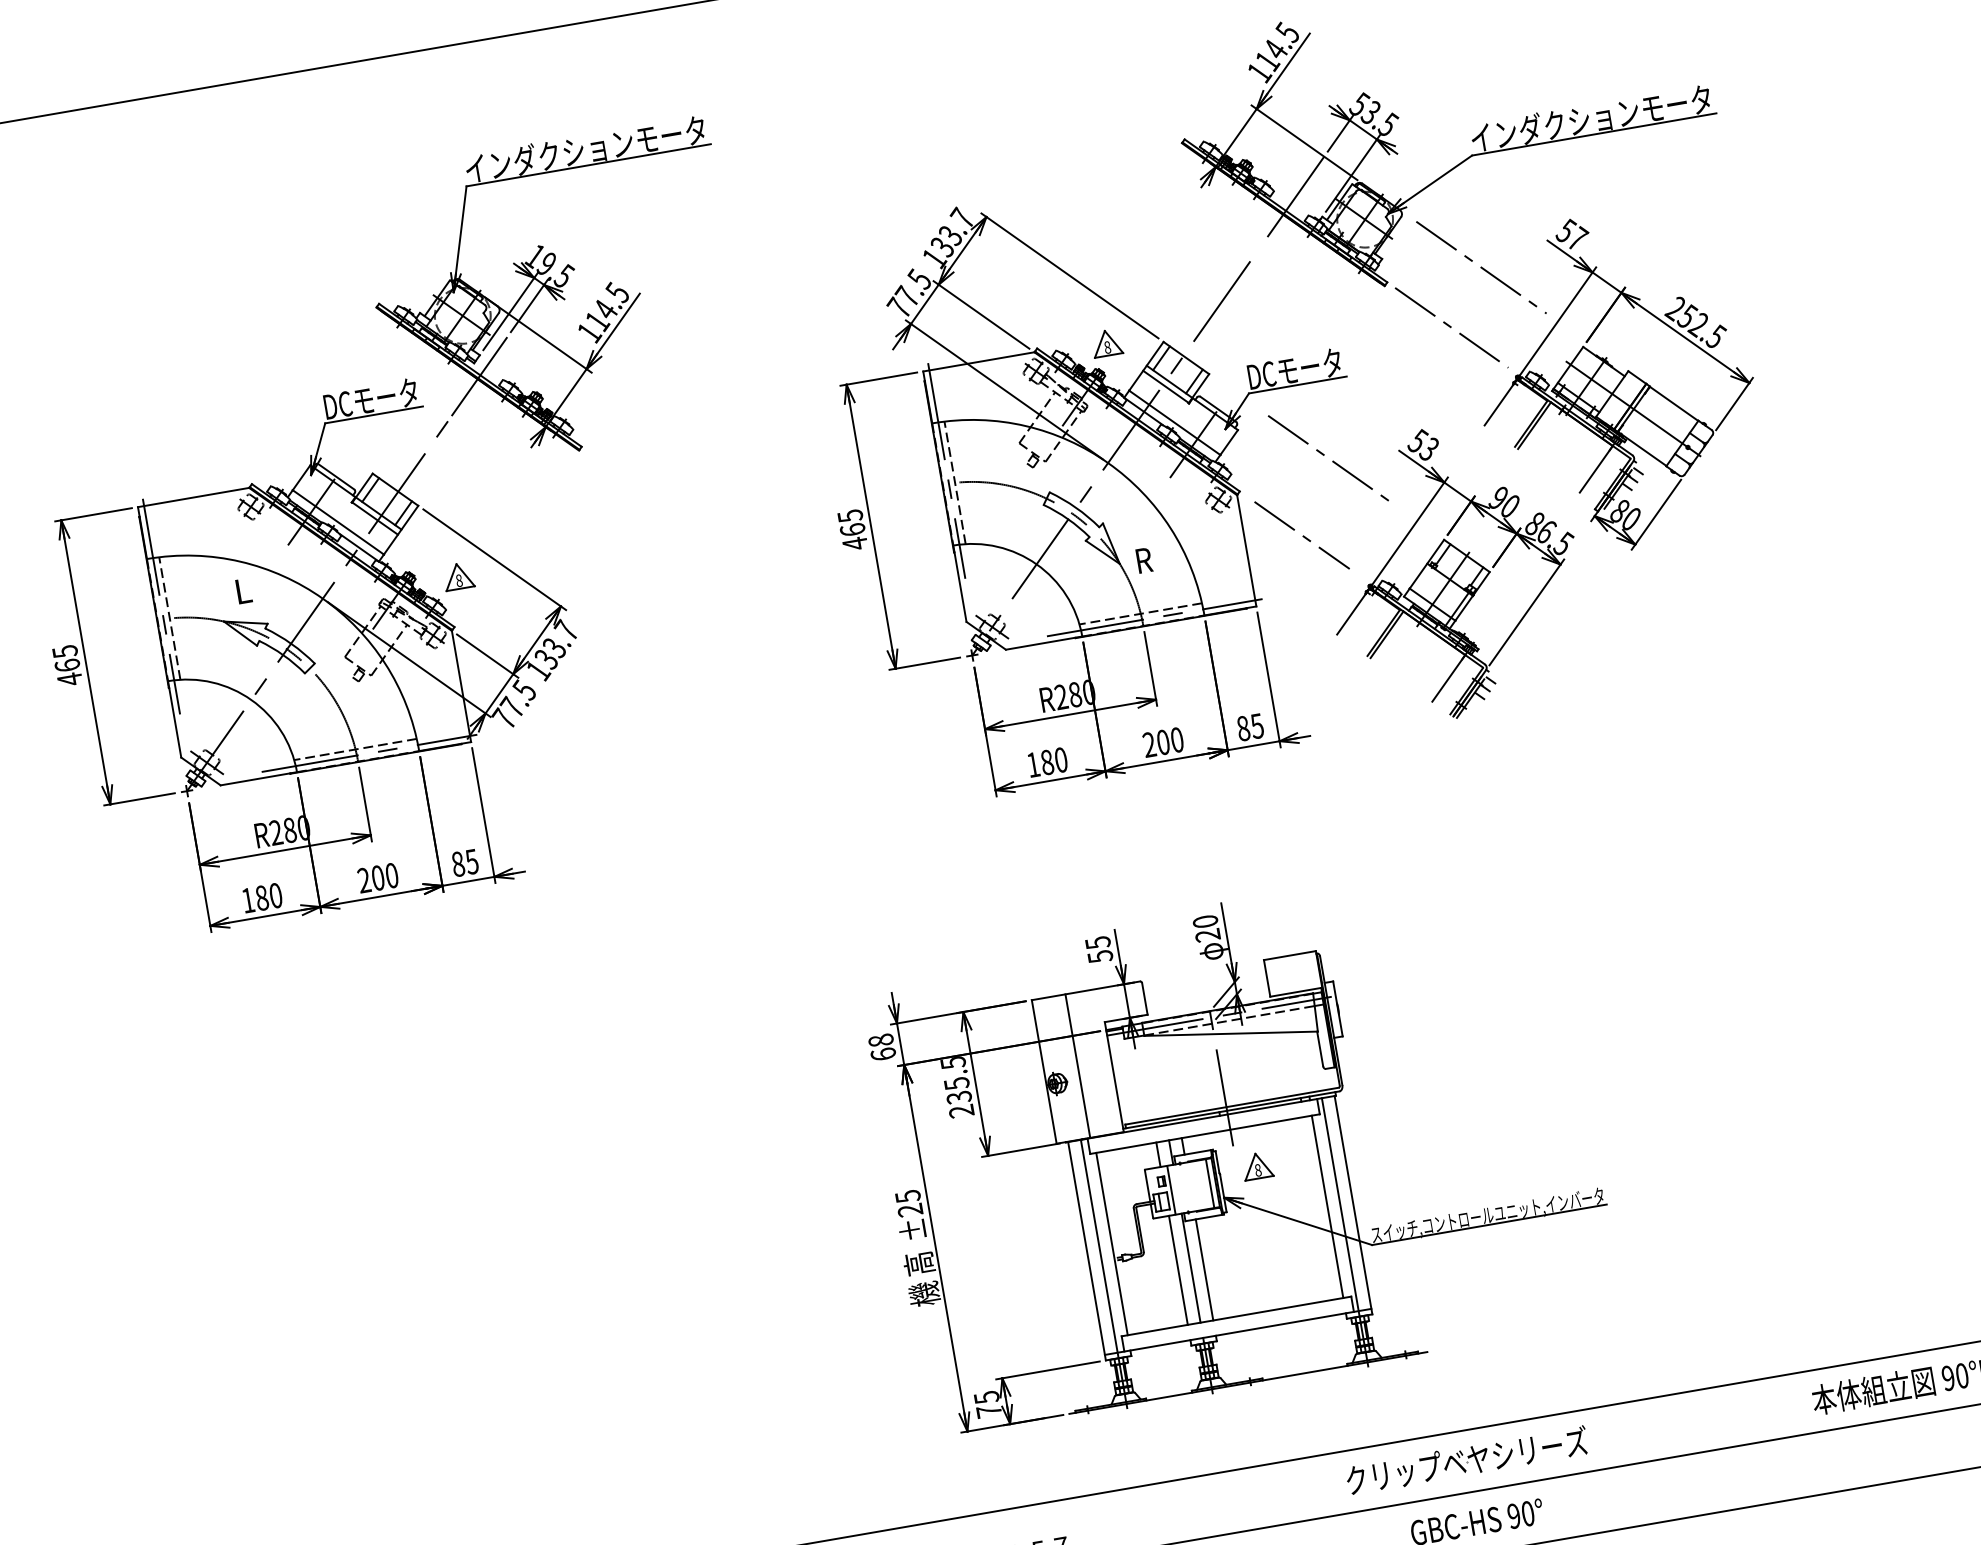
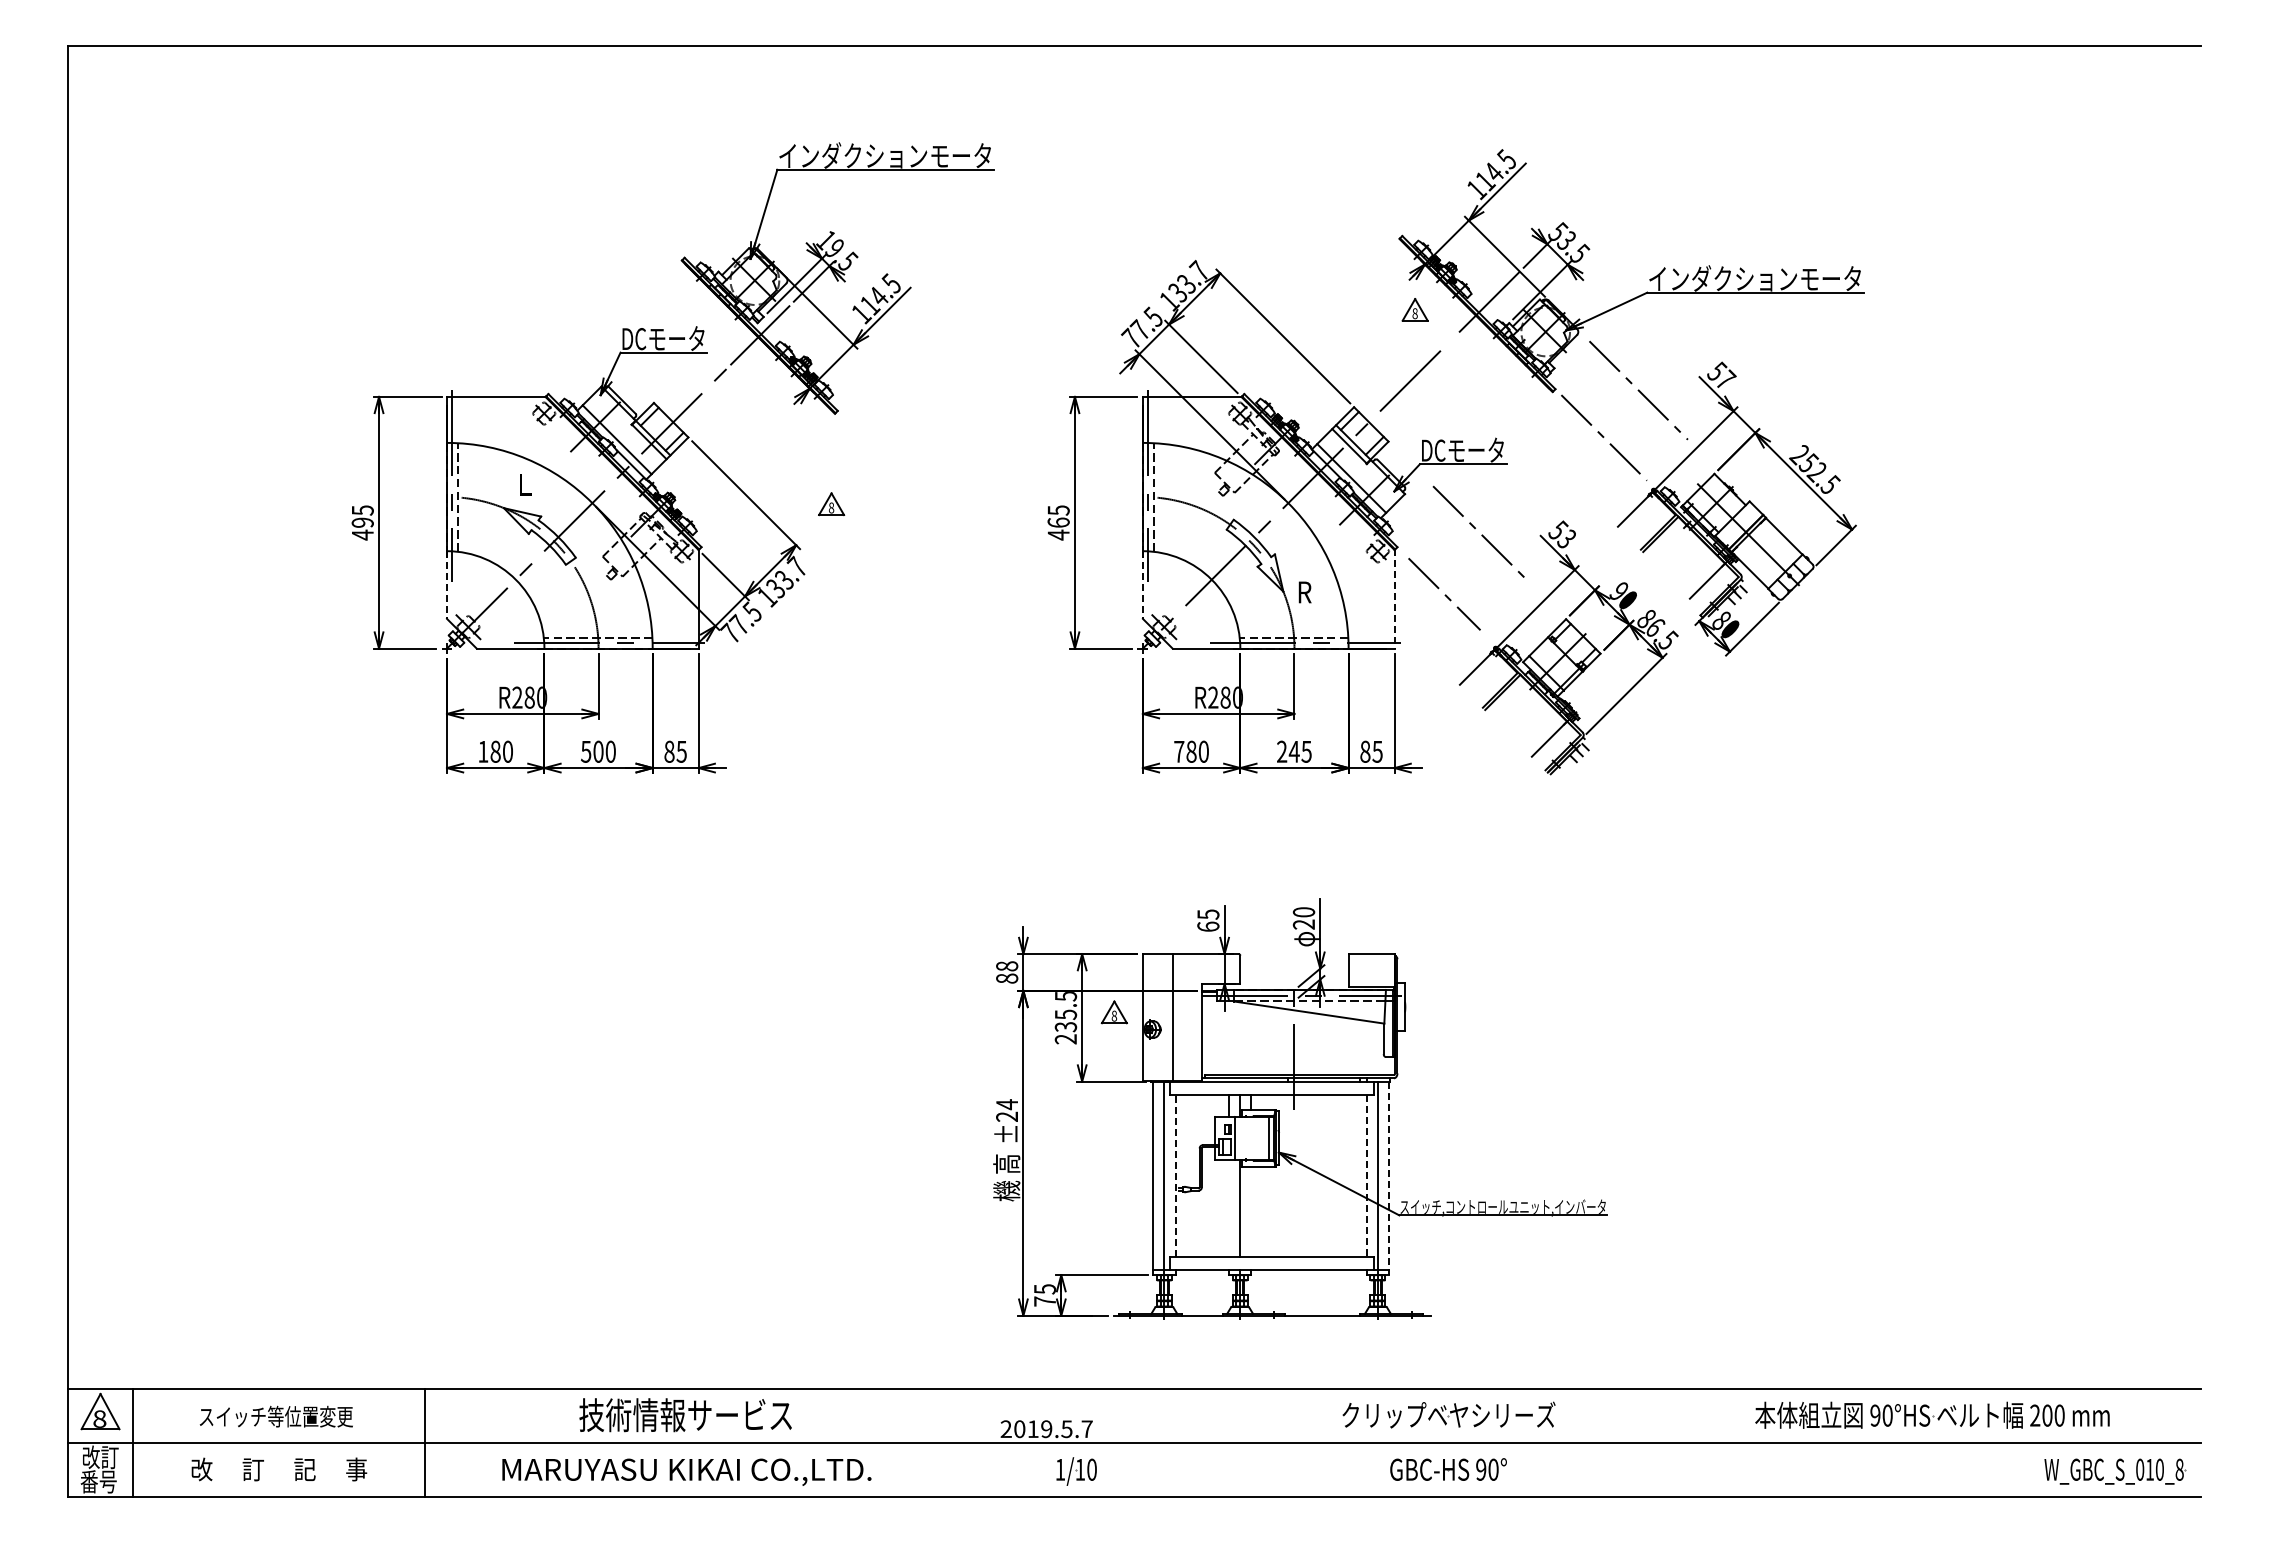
part: (1106, 342) -> (1414, 309), moved
line: (1246, 549) -> (1394, 598), solid -> dashed
part: (458, 576) -> (831, 504), moved
line: (959, 584) -> (1142, 585), solid -> dashed
text: (67, 665) -> (362, 522), 465 -> 495
line: (174, 720) -> (446, 585), solid -> dashed
text: (1169, 741) -> (1299, 751), 200 -> 245
text: (1033, 764) -> (1179, 751), 180 -> 780
text: (364, 880) -> (586, 751), 200 -> 500
text: (1100, 956) -> (1208, 926), 55 -> 65
text: (883, 1054) -> (1007, 978), 68 -> 88
part: (1256, 1166) -> (1113, 1012), moved
text: (908, 1196) -> (1007, 1104), ±25 -> ±24
line: (1353, 1205) -> (1389, 1178), solid -> dashed
line: (1327, 1206) -> (1366, 1175), solid -> dashed
line: (1111, 1243) -> (1175, 1175), solid -> dashed
line: (1204, 1269) -> (1251, 1211), removed
line: (1178, 1270) -> (1228, 1208), removed

